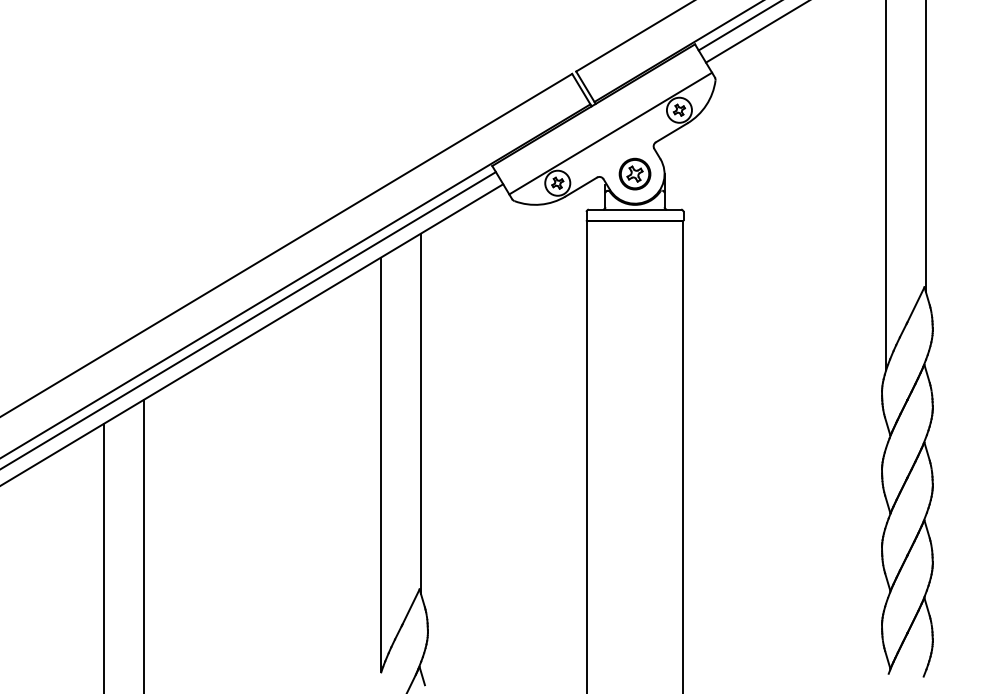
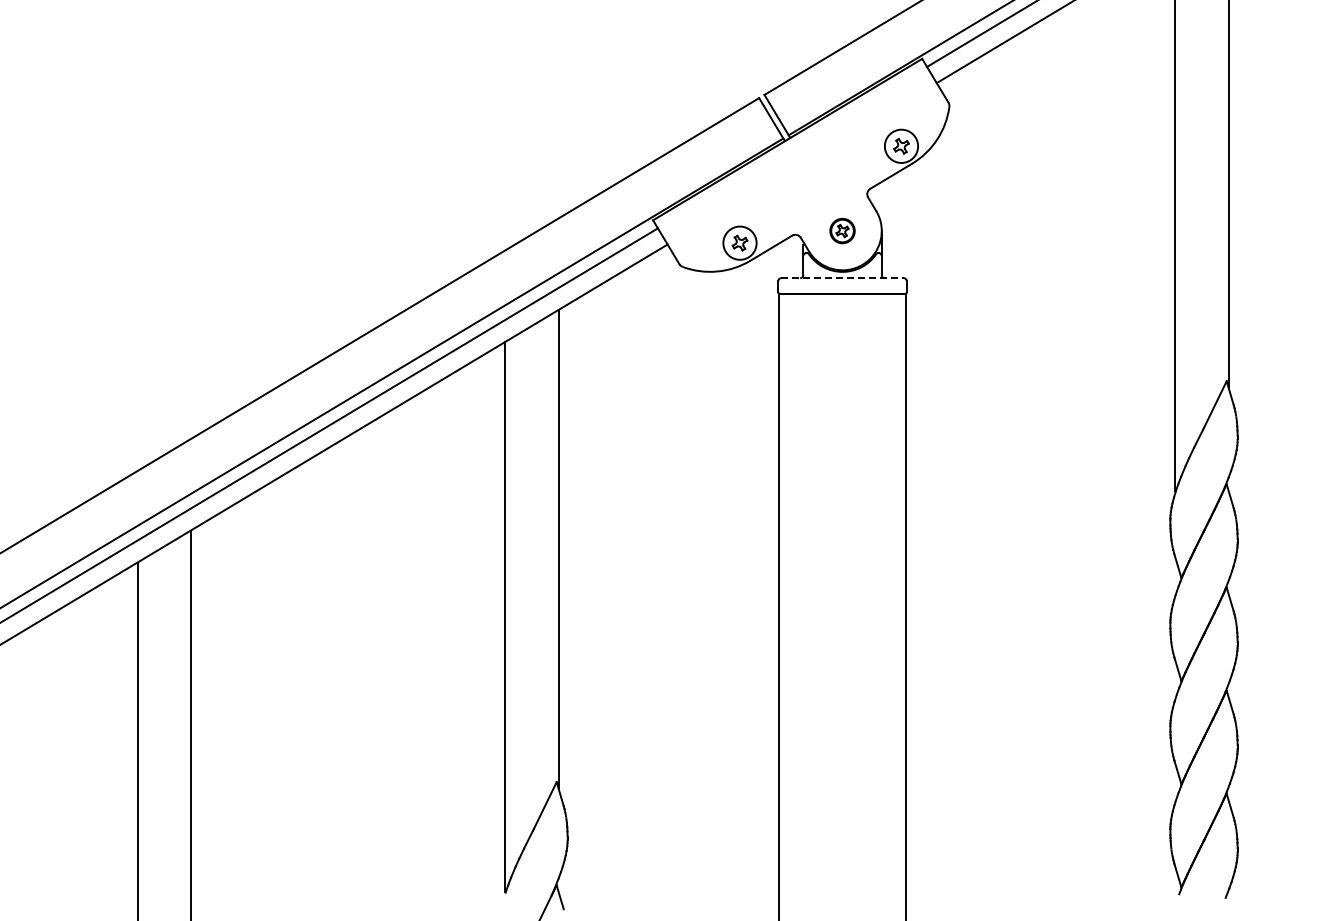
line: (610, 133) -> (809, 177), removed
part: (634, 173) -> (842, 230), size x0.6
line: (635, 209) -> (843, 278), solid -> dashed

